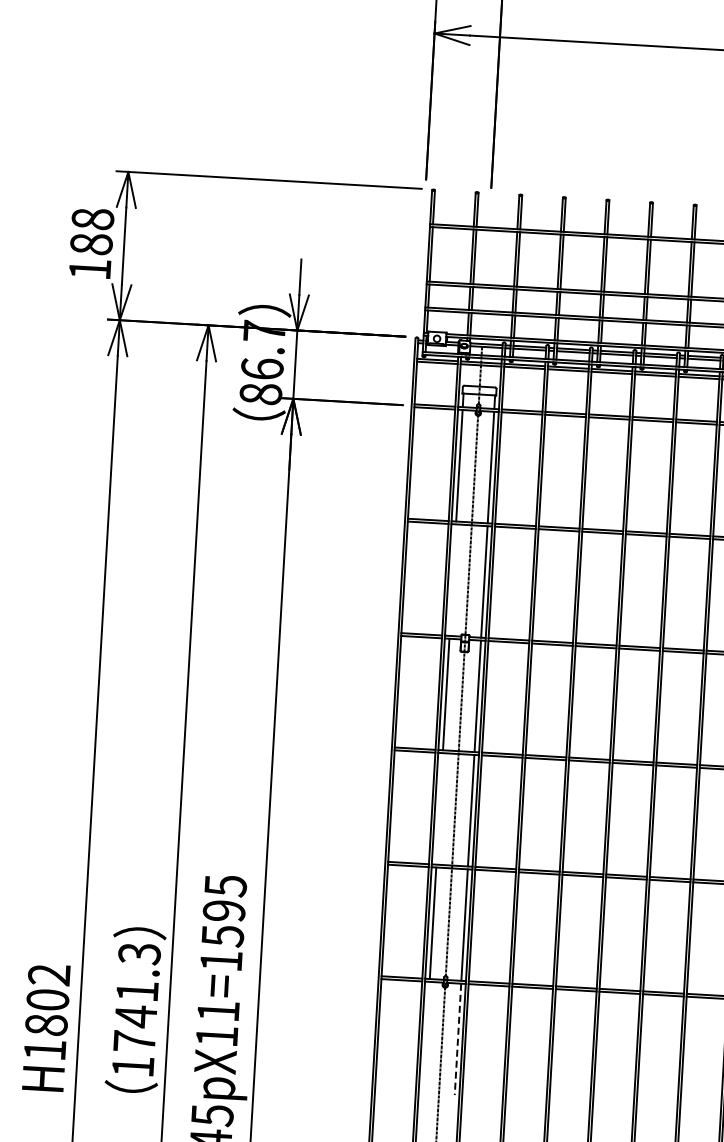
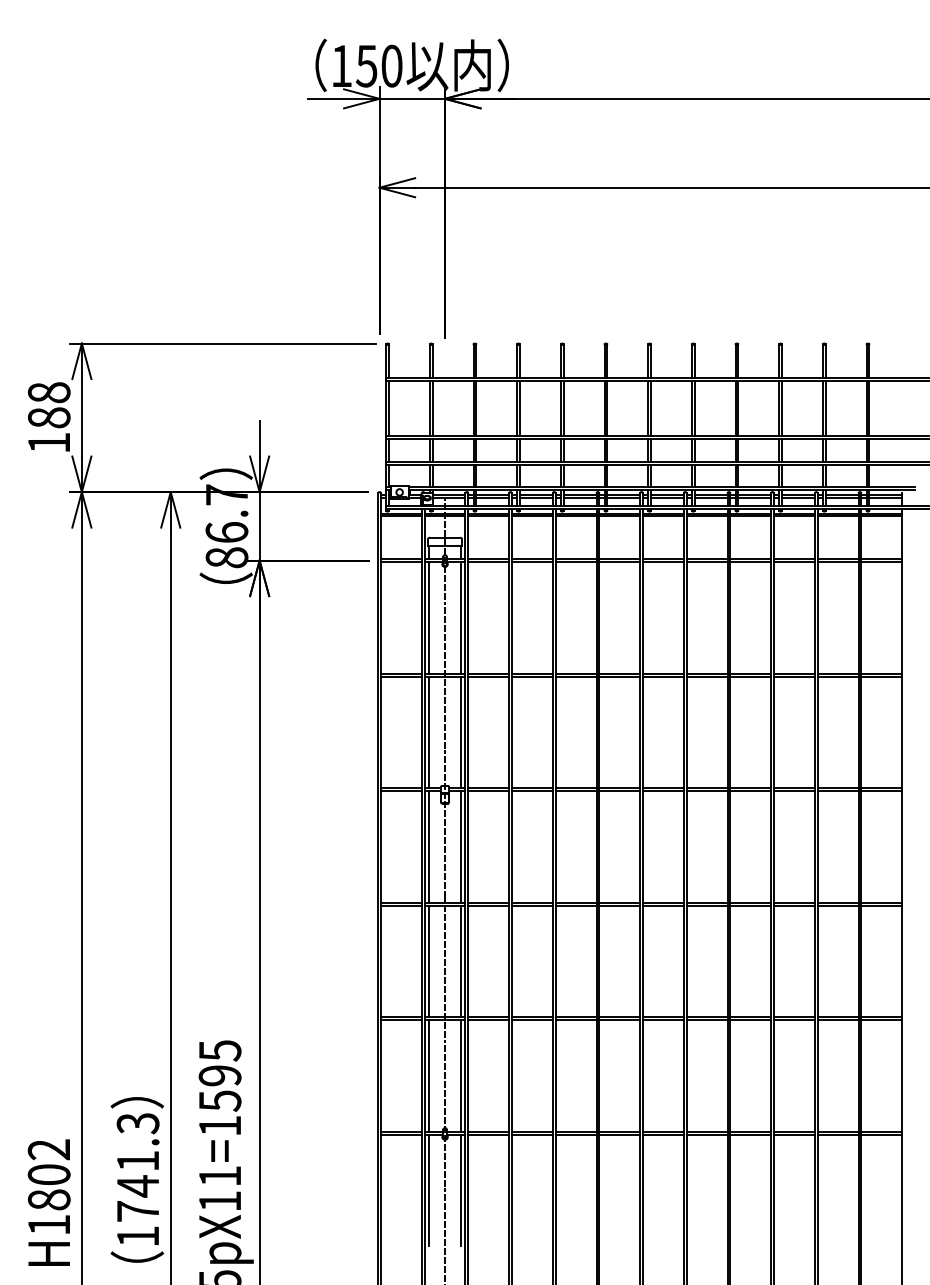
line: (453, 580) -> (429, 732), added
line: (439, 808) -> (429, 961), added
line: (426, 1037) -> (429, 1190), added
line: (457, 1039) -> (460, 1190), dashed -> solid

